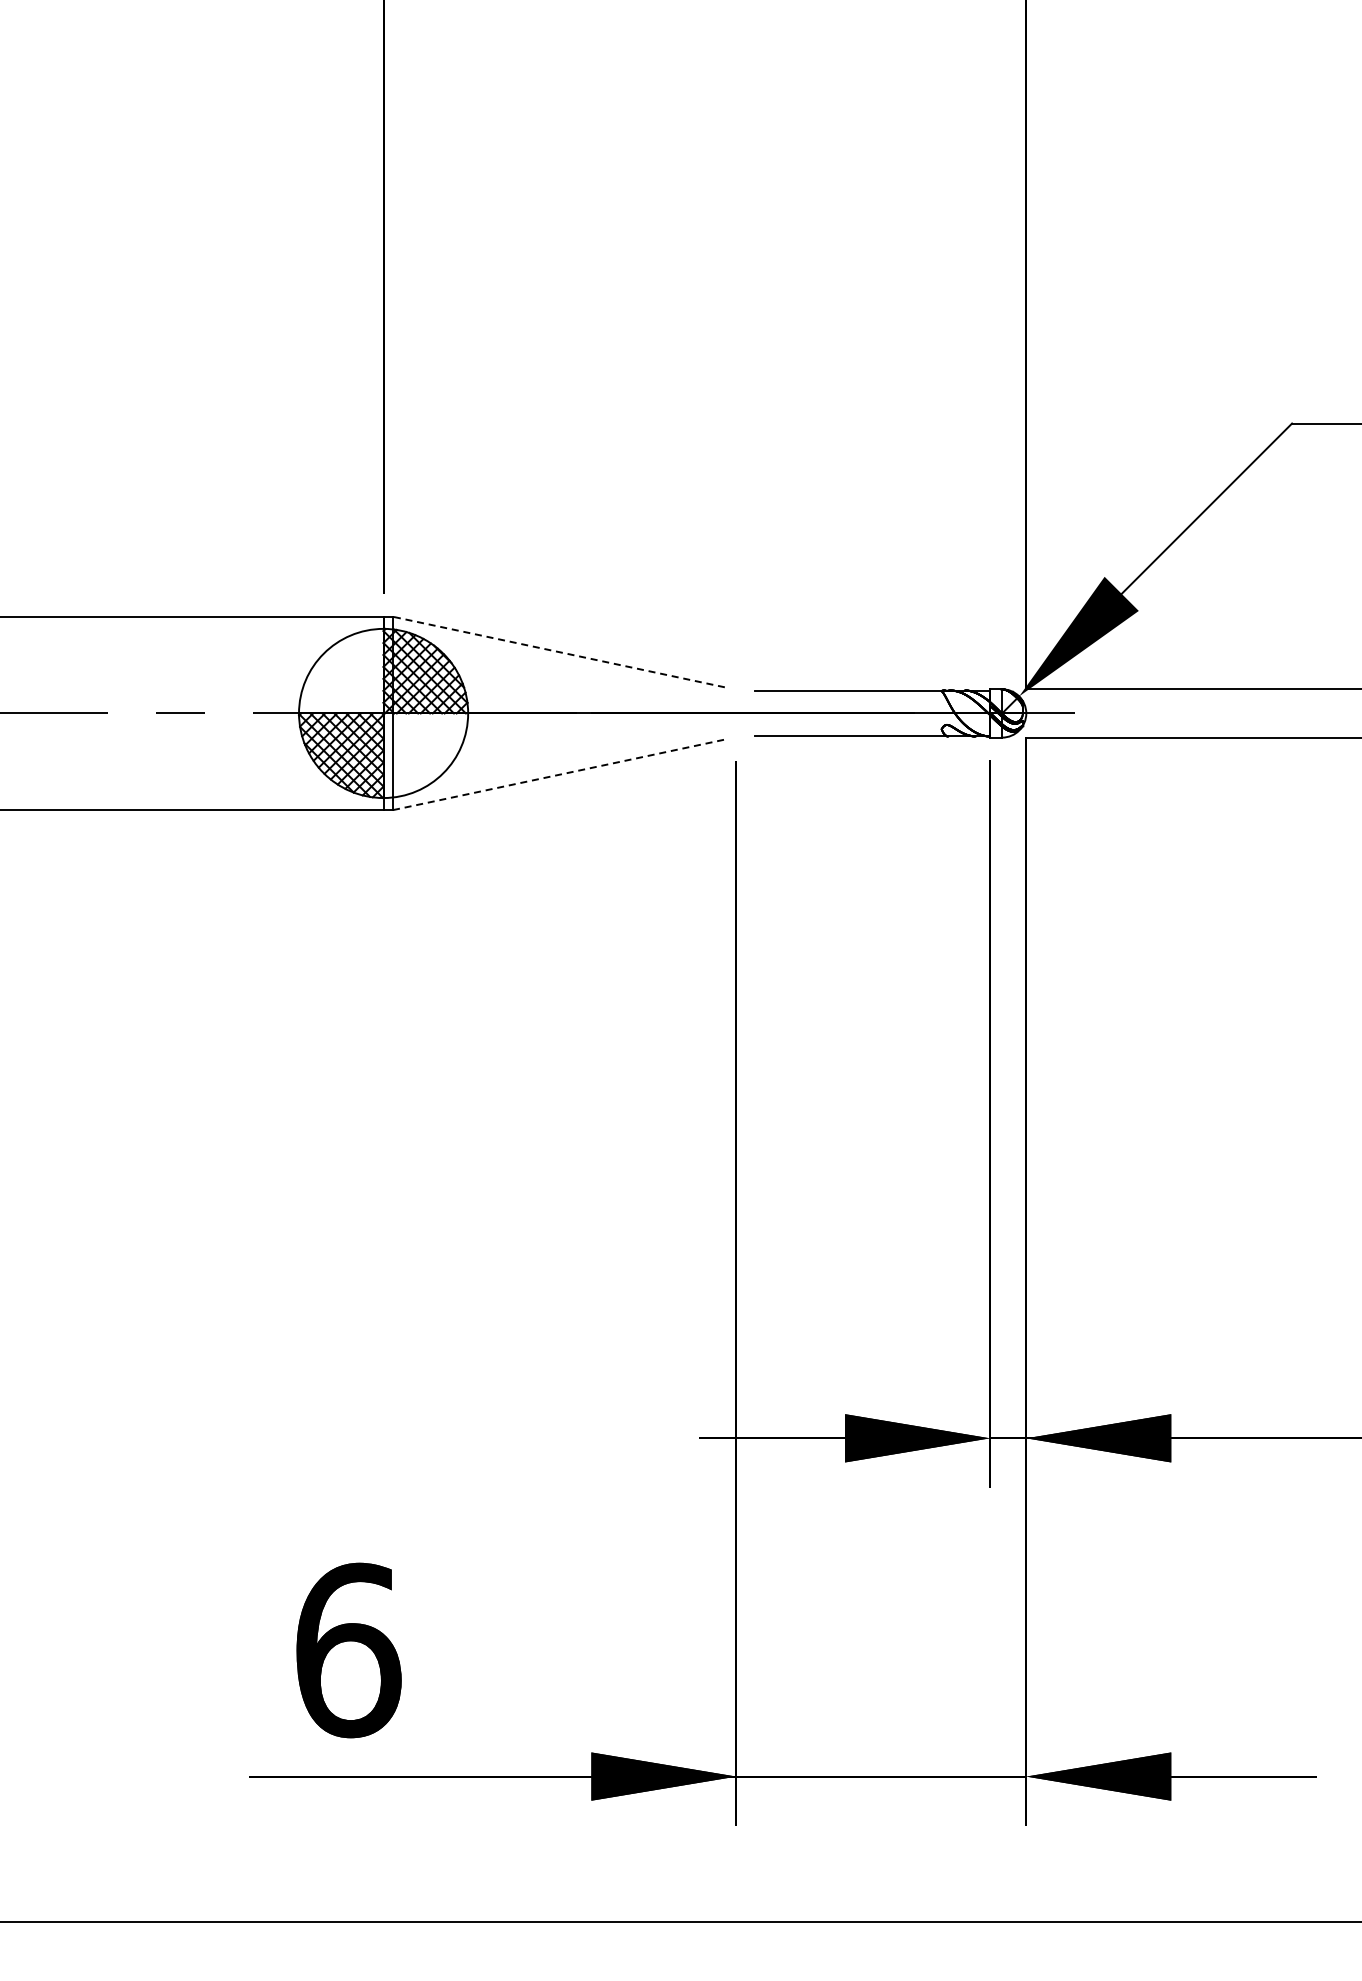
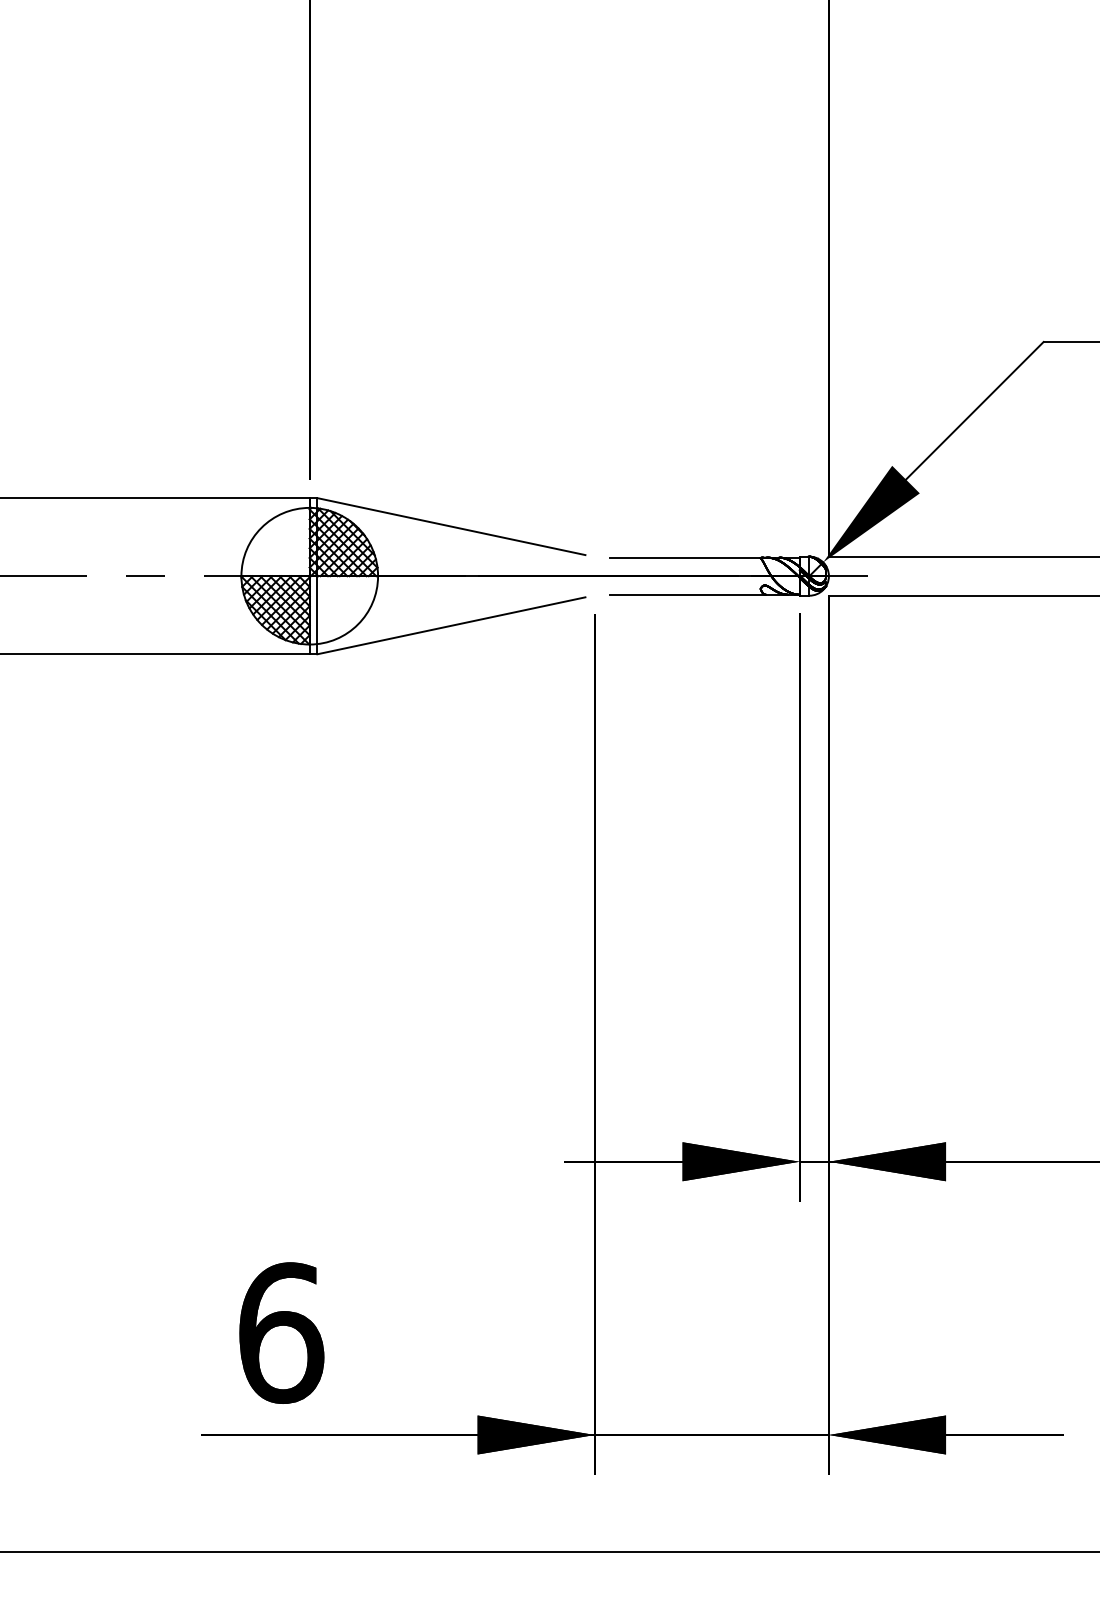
line: (558, 652) -> (451, 526), dashed -> solid
line: (558, 774) -> (451, 625), dashed -> solid

